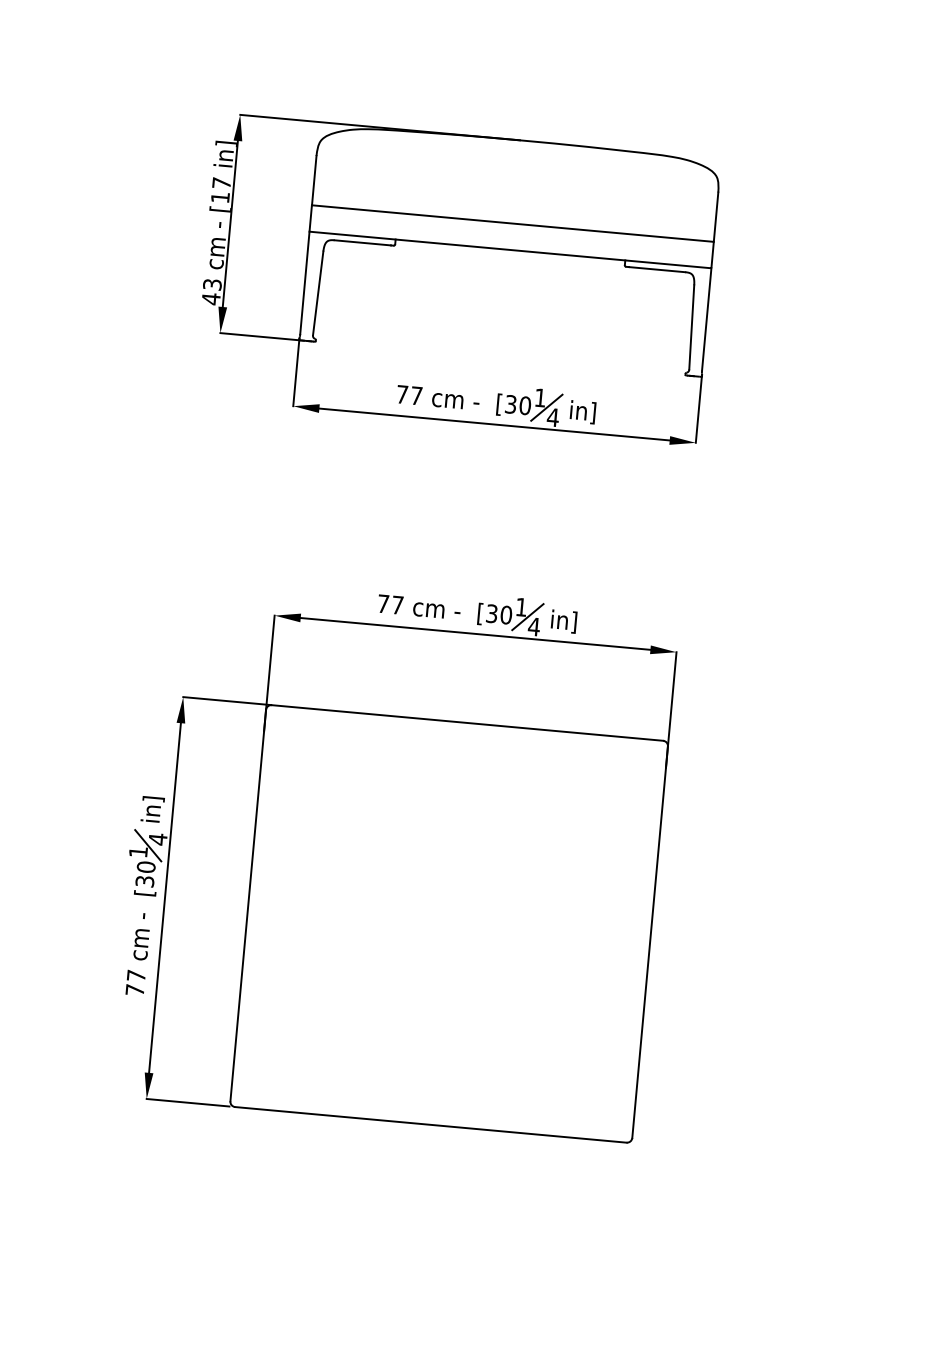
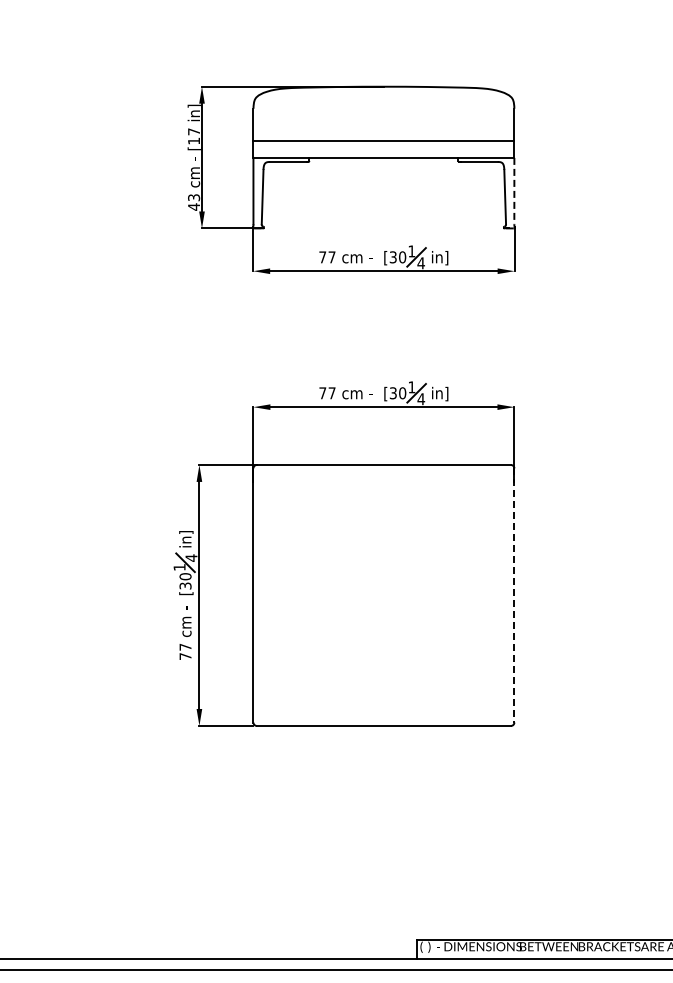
line: (706, 320) -> (514, 191), solid -> dashed
line: (650, 942) -> (514, 595), solid -> dashed

